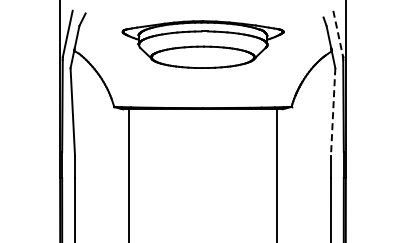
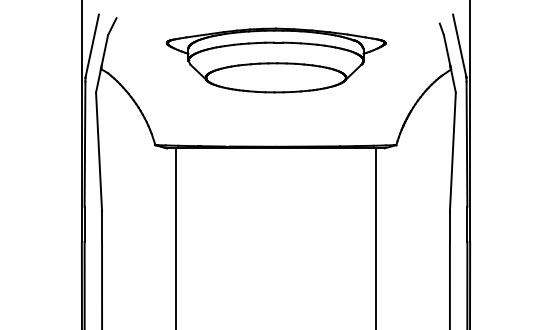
line: (338, 34) -> (460, 46), dashed -> solid
line: (333, 111) -> (453, 151), dashed -> solid

